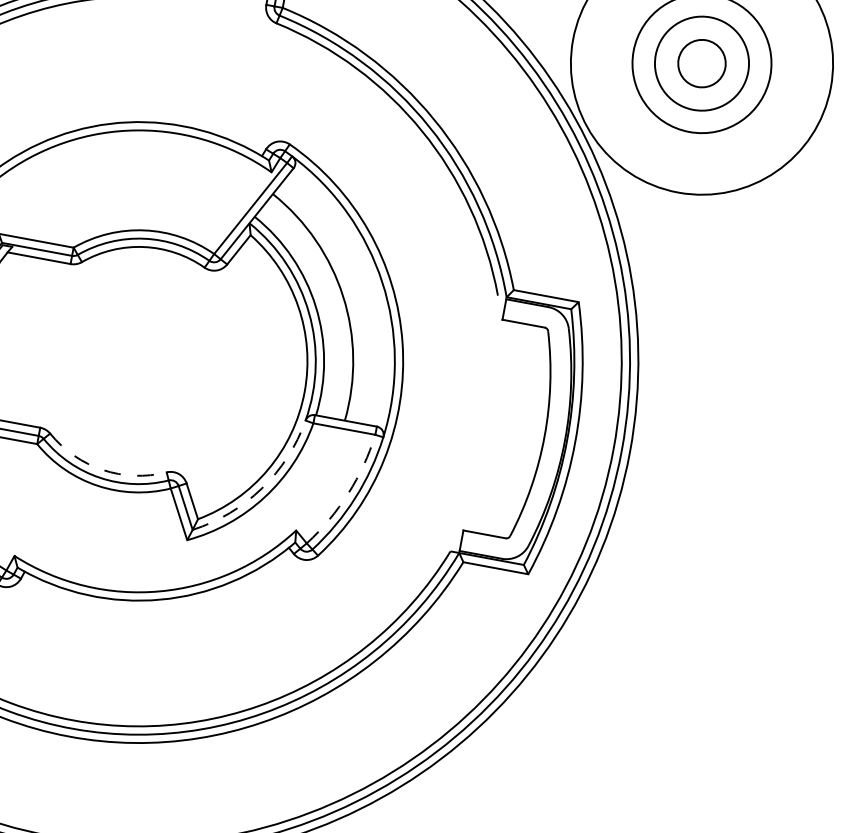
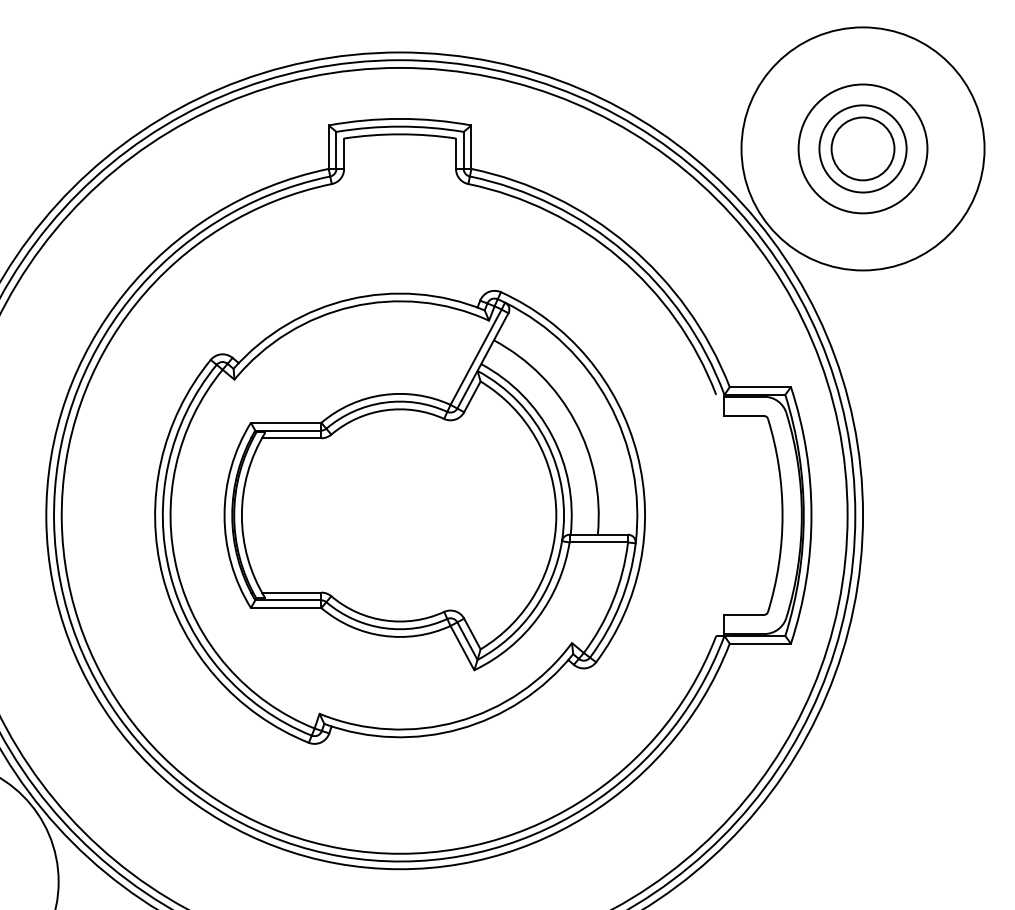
circle: (701, 63) -> (862, 148), size x1.43
arc: (102, 469) -> (385, 620), dashed -> solid
arc: (261, 488) -> (533, 610), dashed -> solid
arc: (348, 493) -> (613, 600), dashed -> solid

